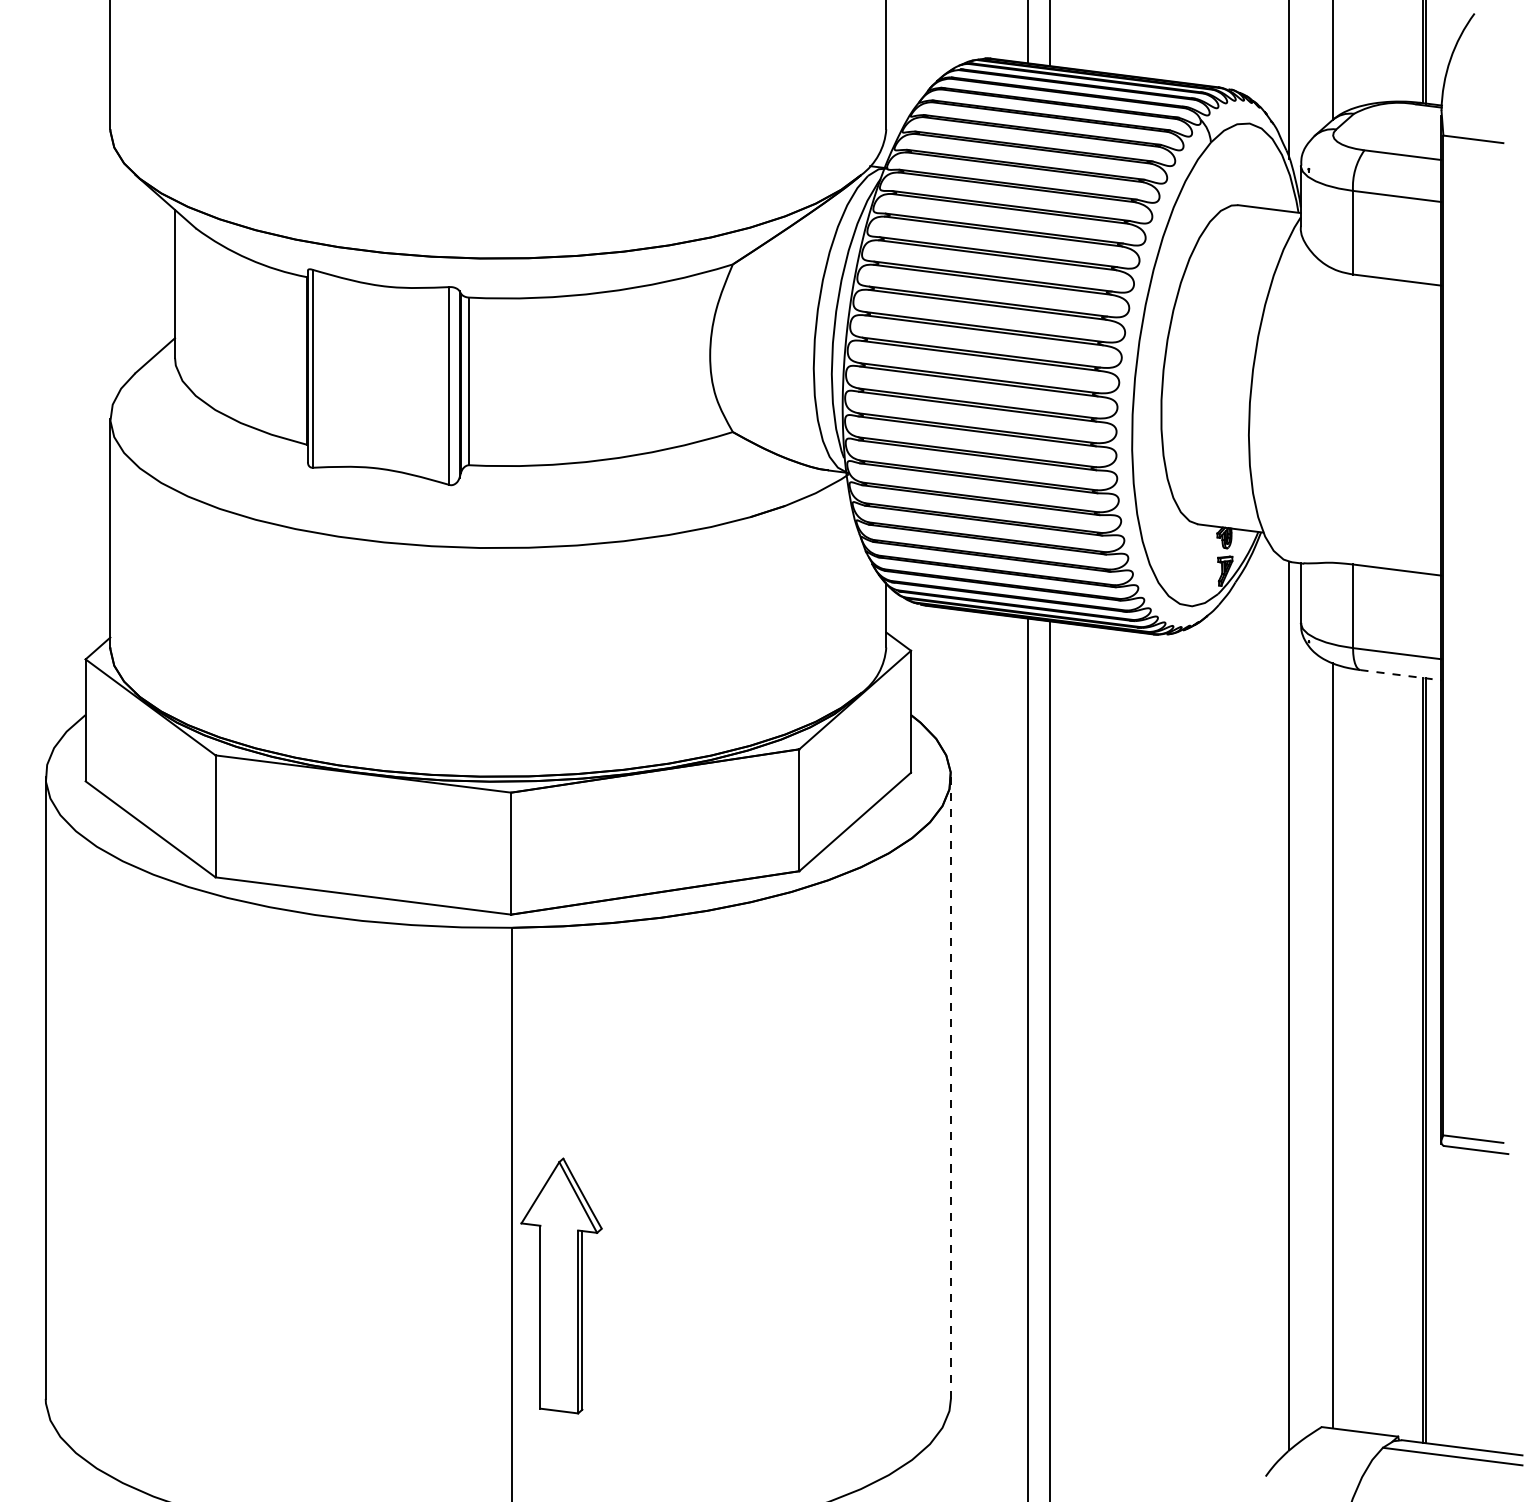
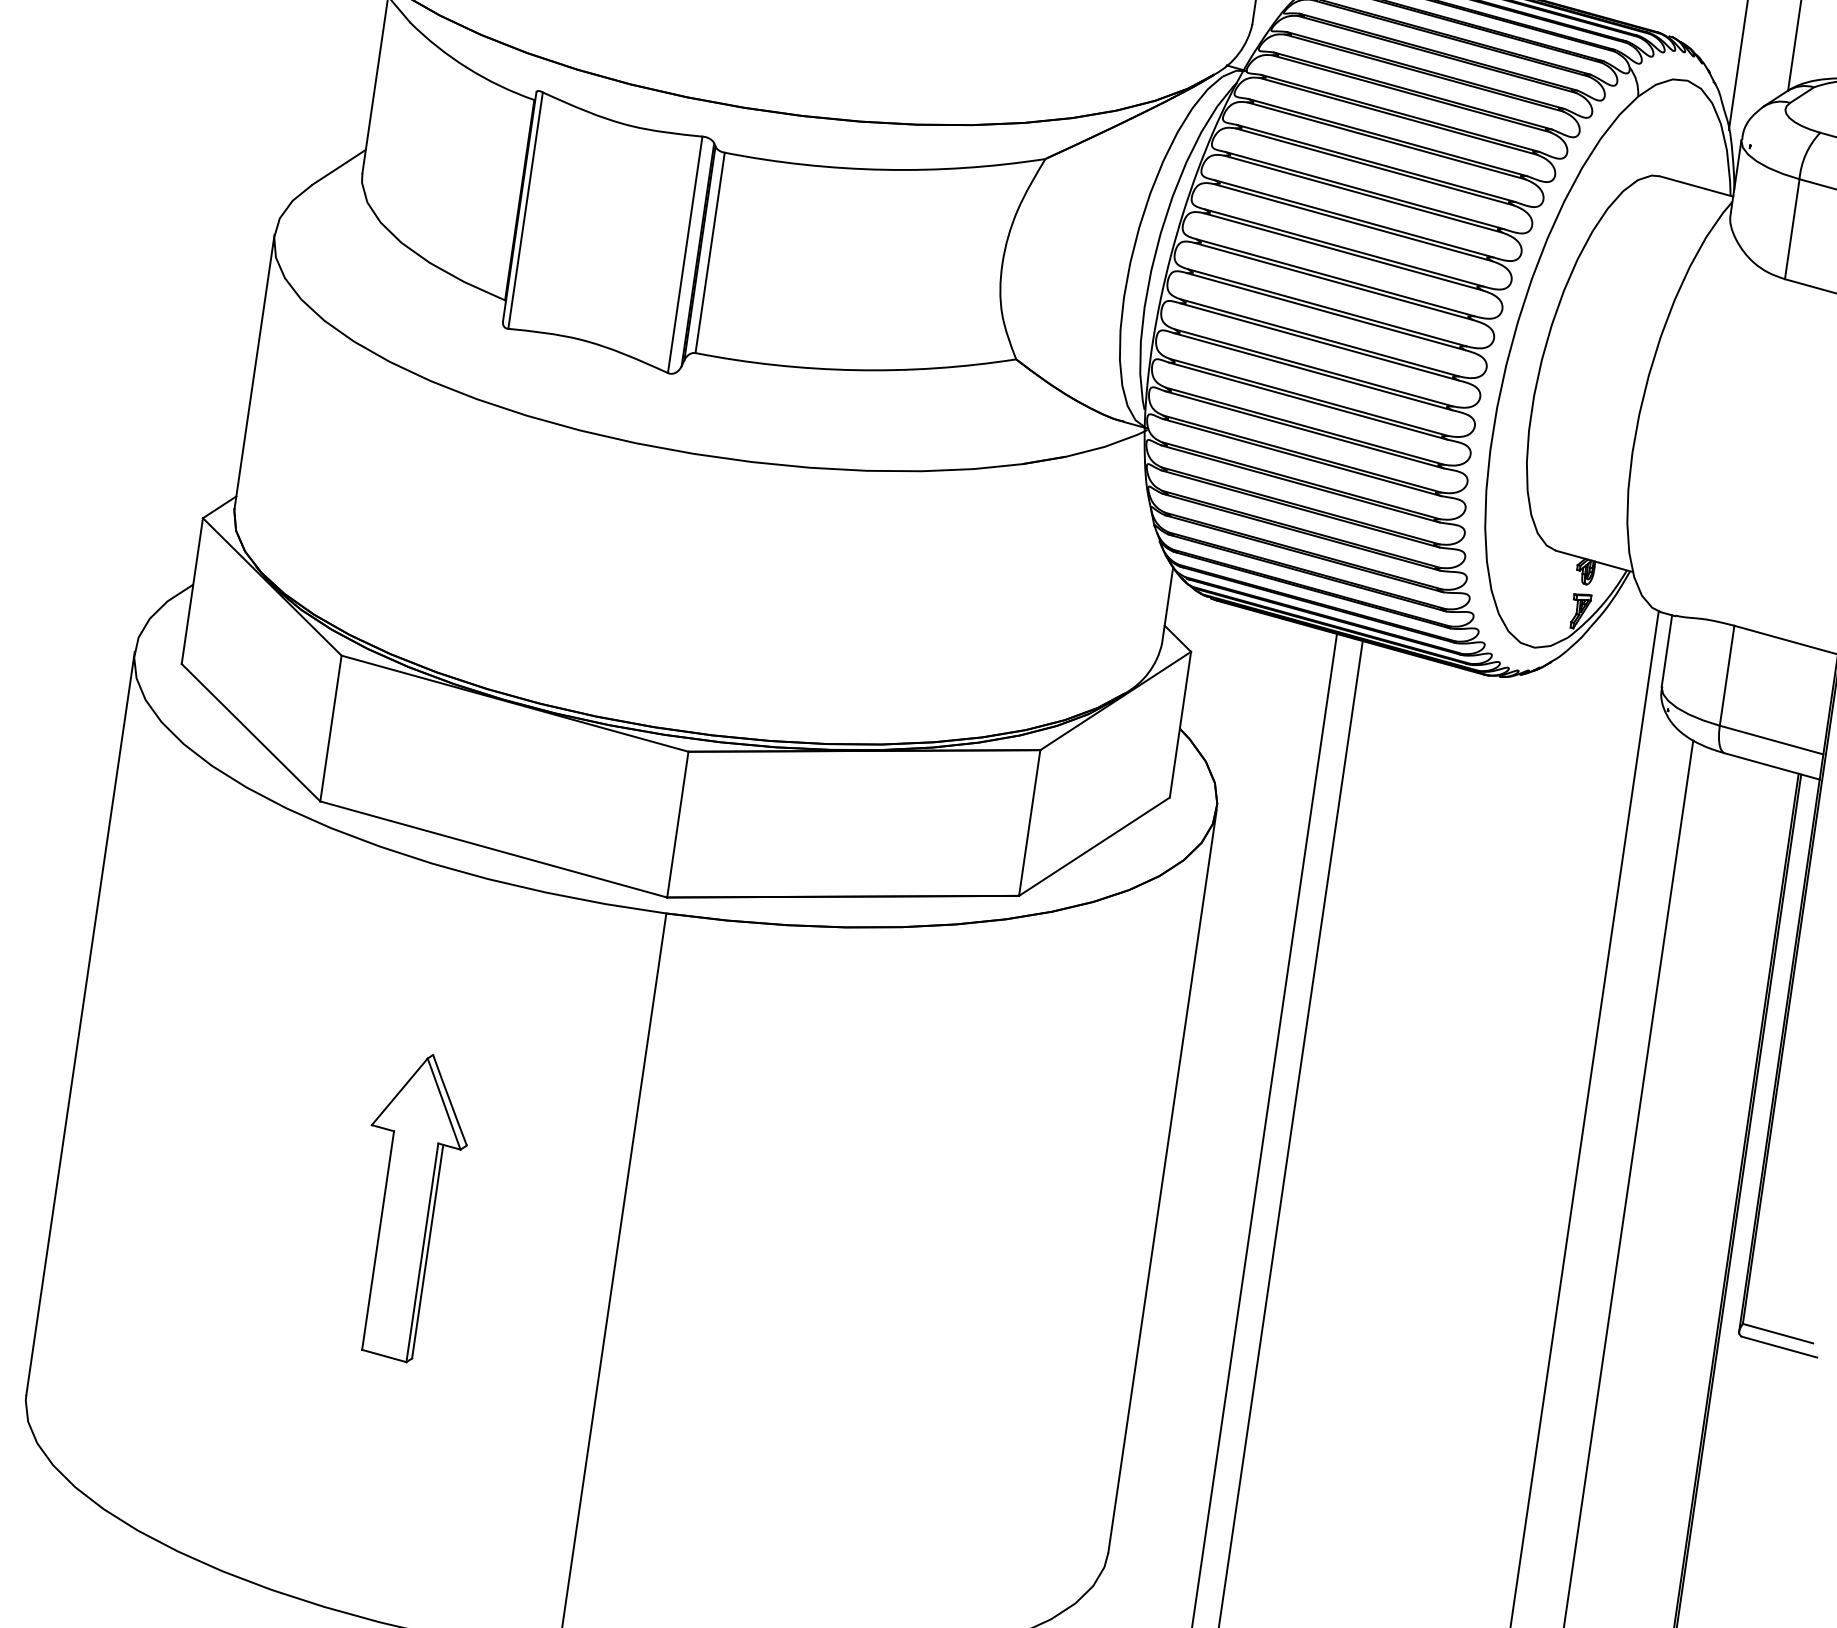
line: (1400, 675) -> (1771, 766), dashed -> solid
line: (950, 1087) -> (1162, 1180), dashed -> solid
part: (561, 1285) -> (408, 1206), moved

